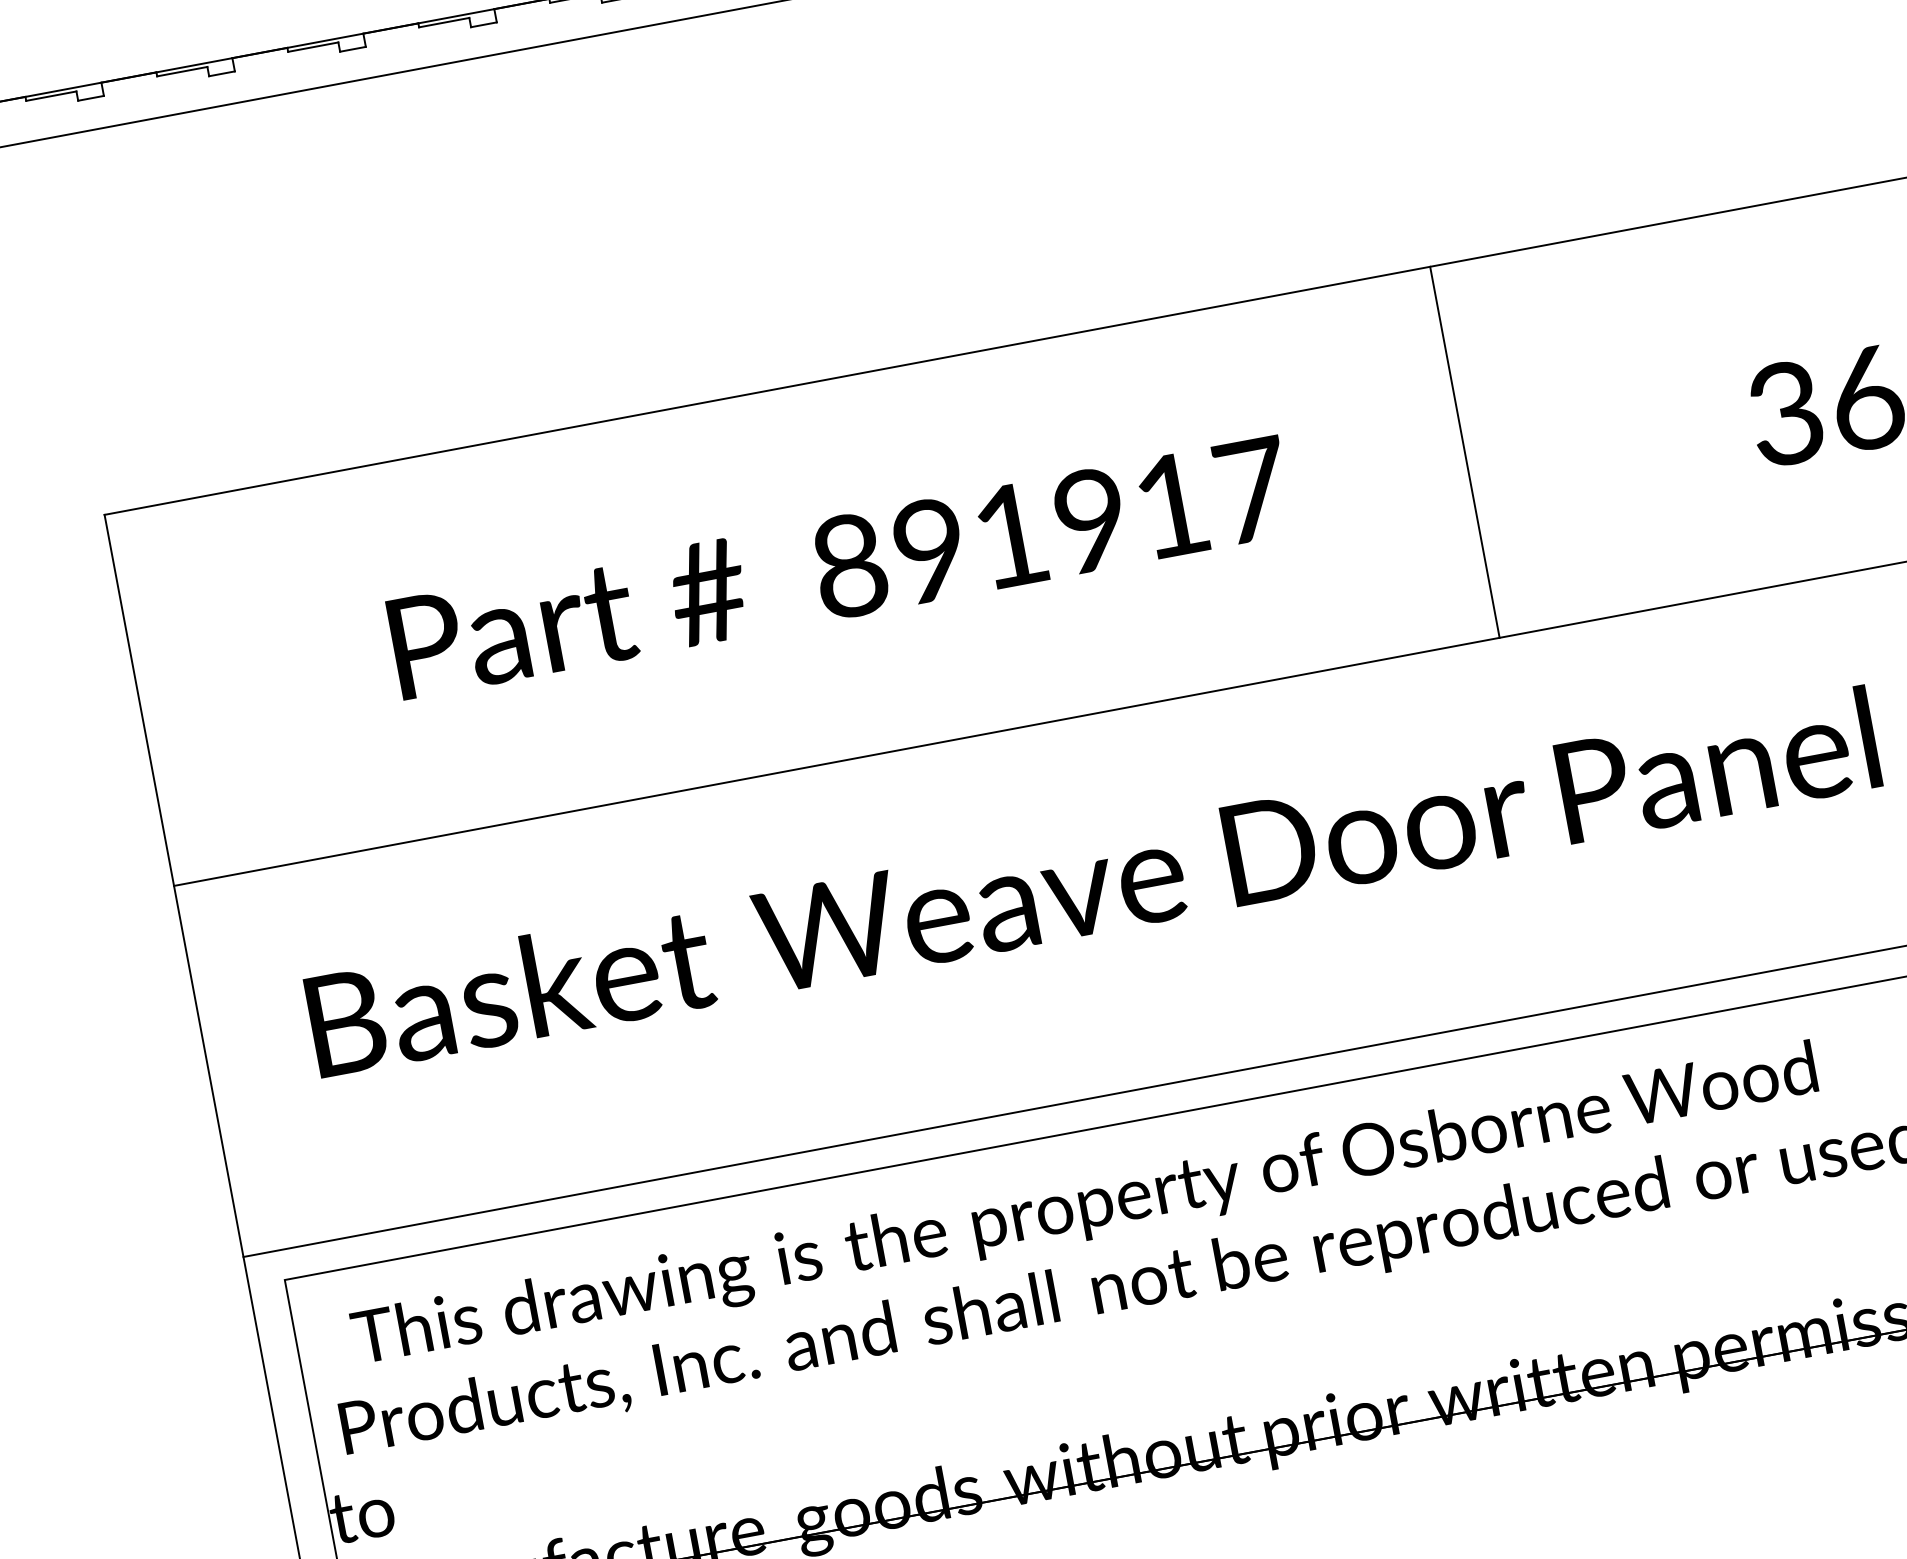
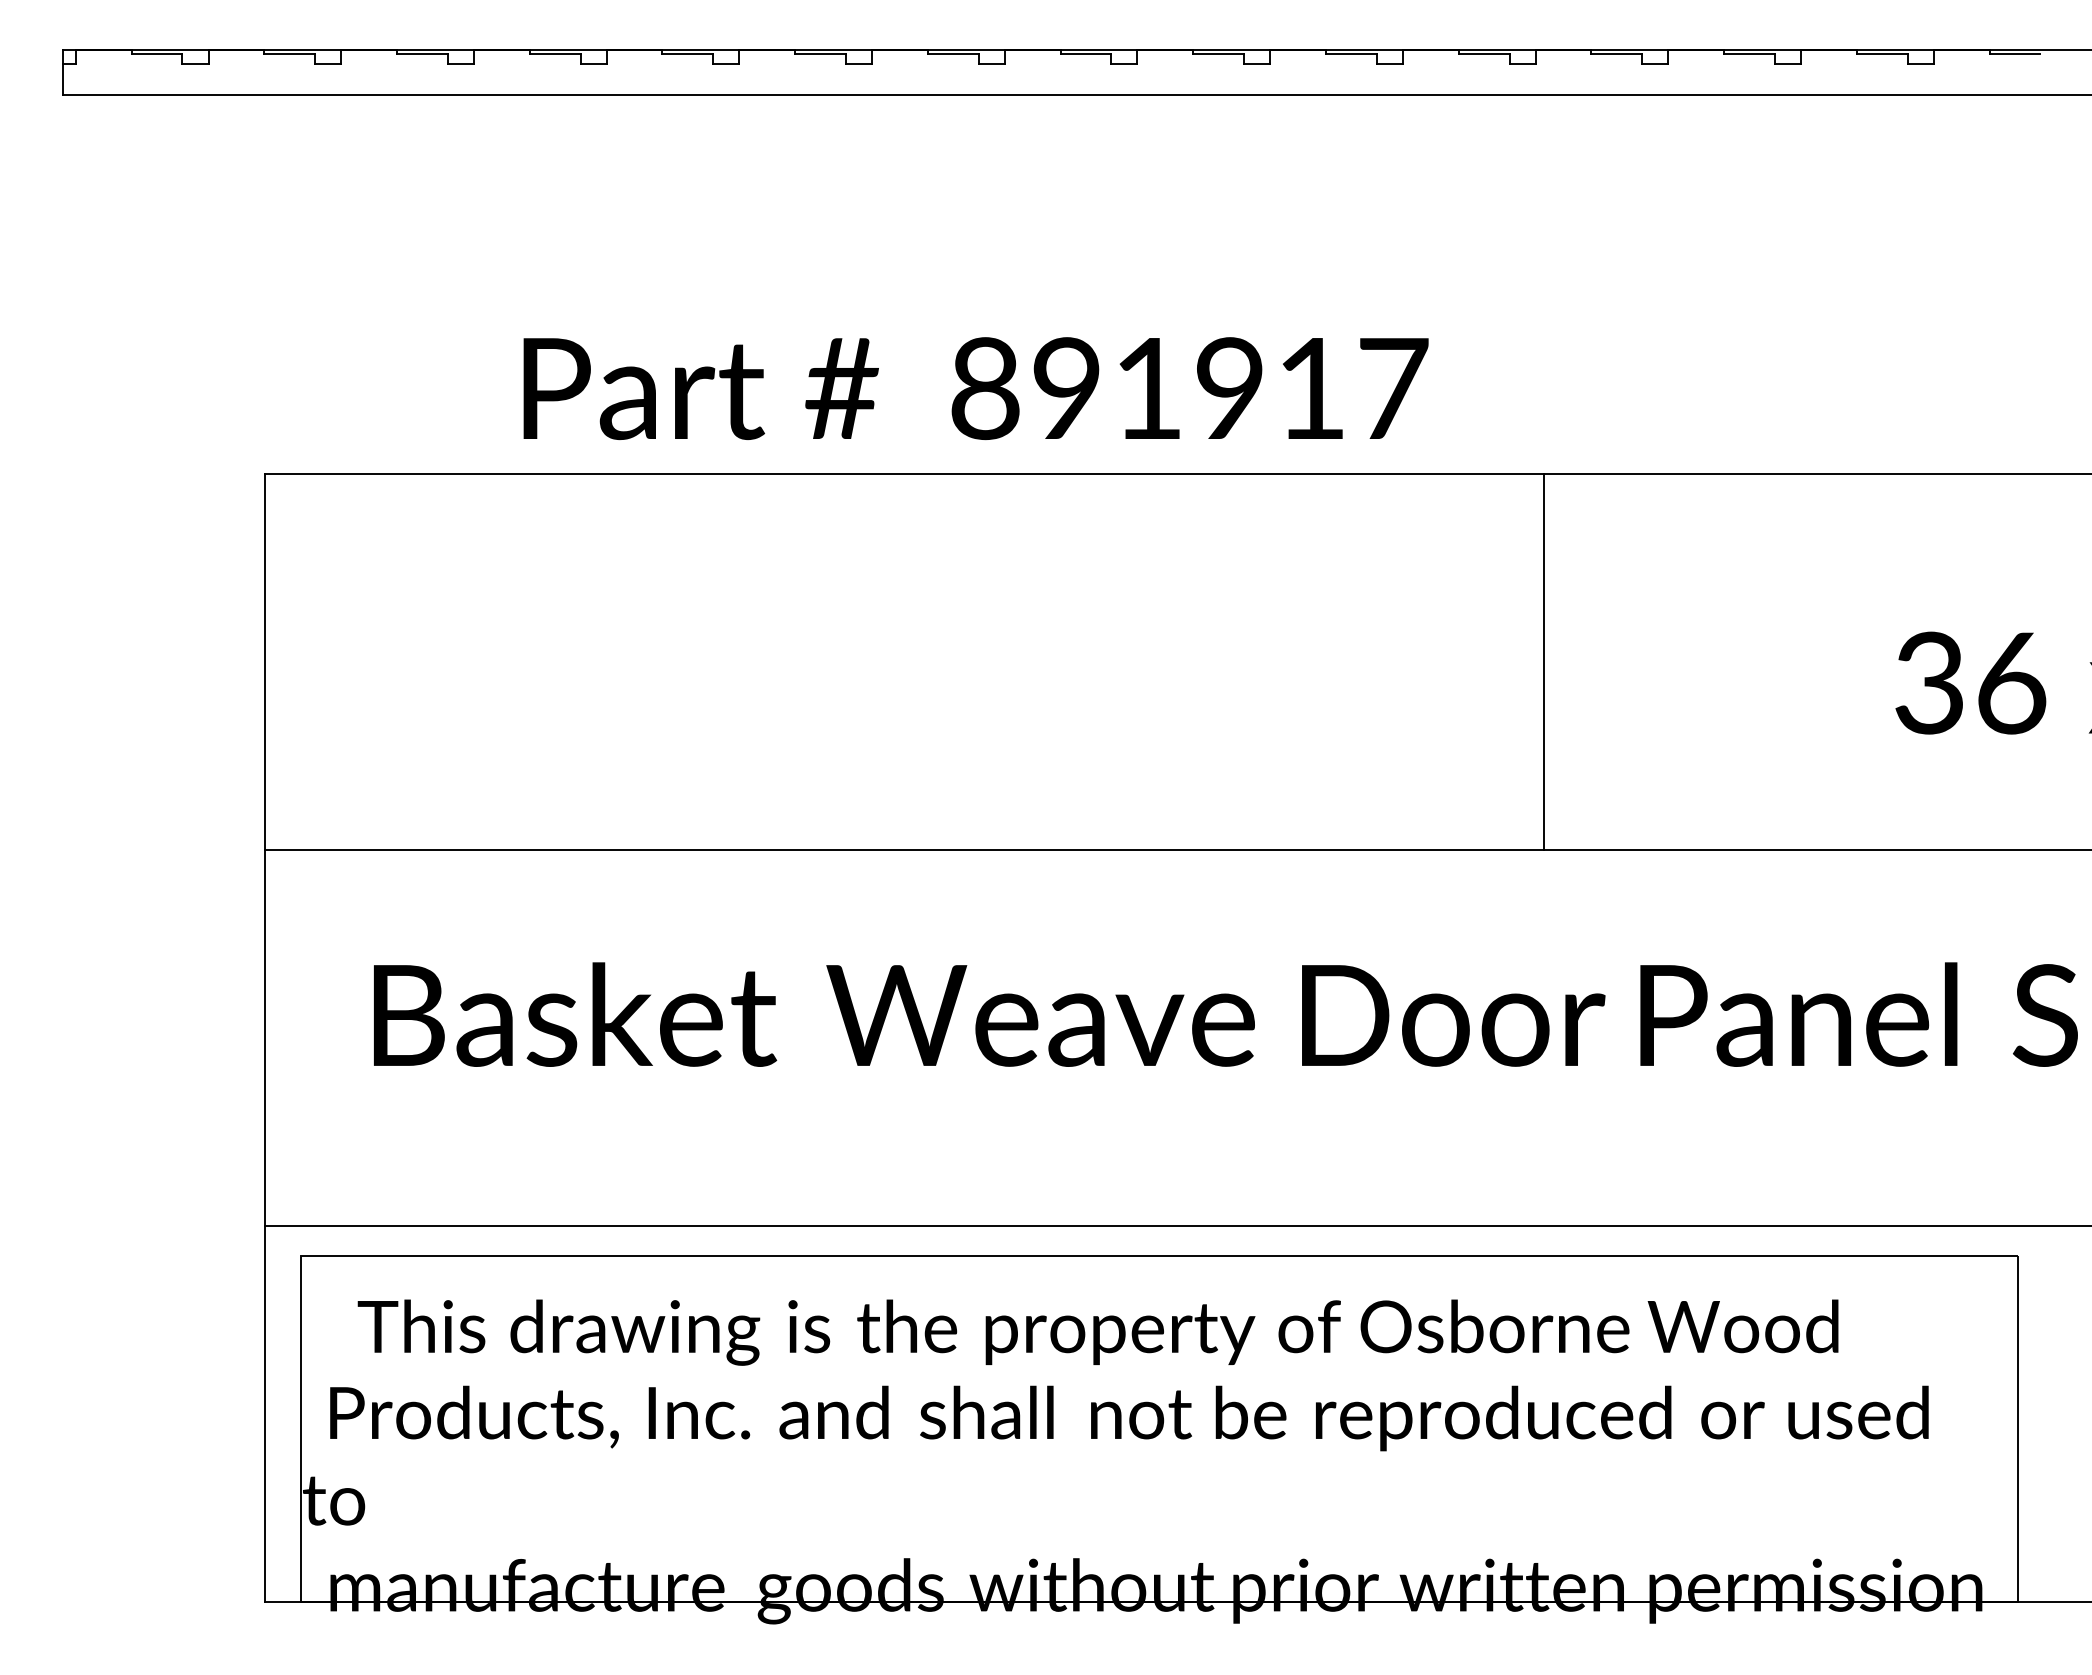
line: (1465, 452) -> (1544, 662), moved
text: (840, 567) -> (975, 388), moved

